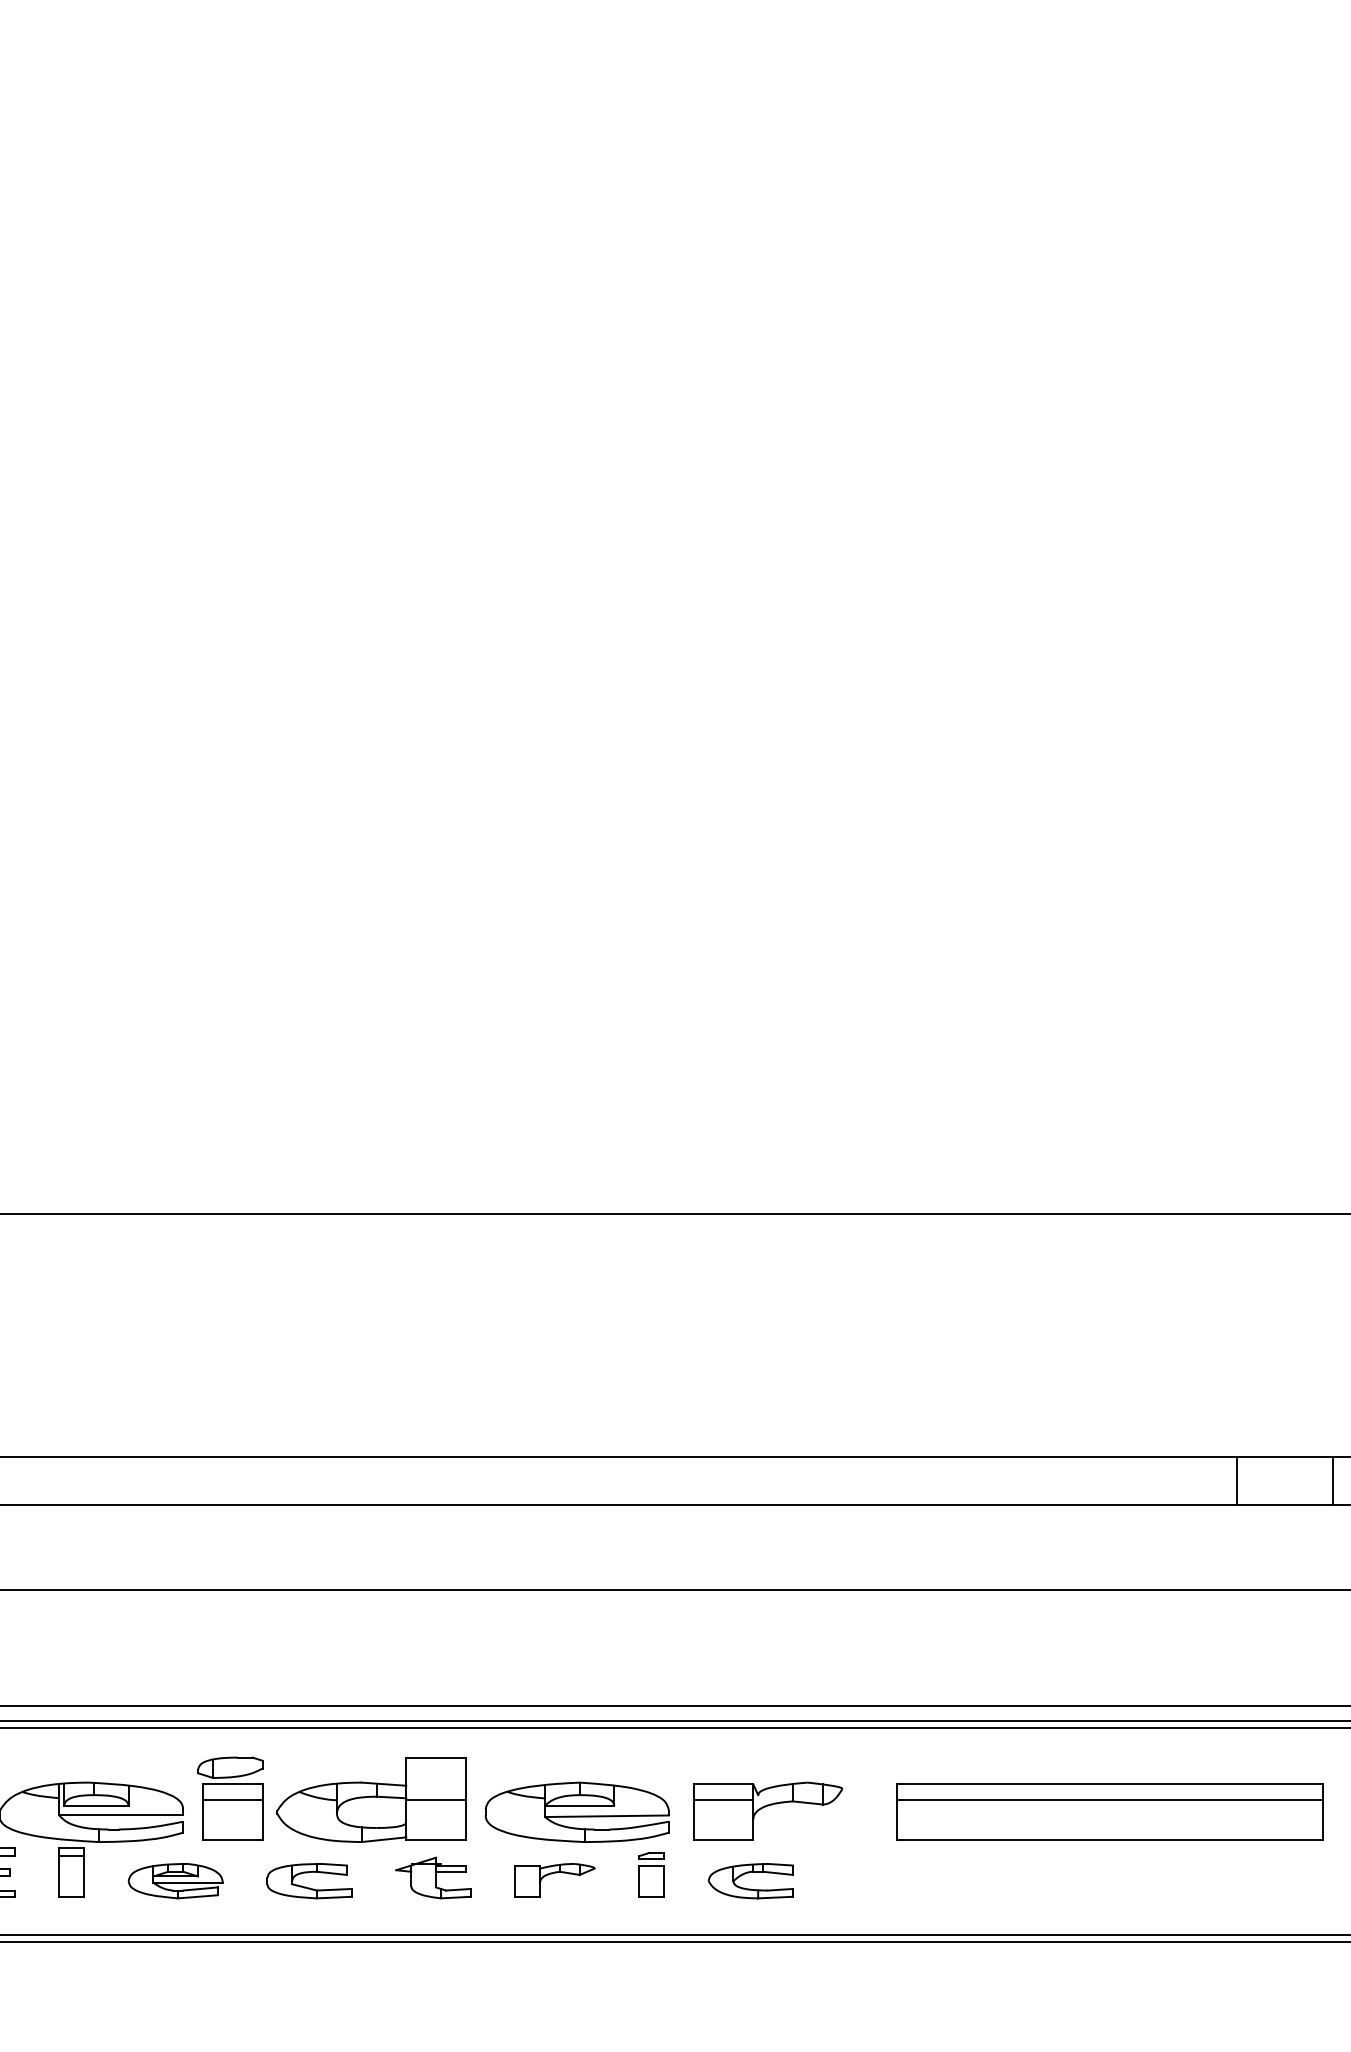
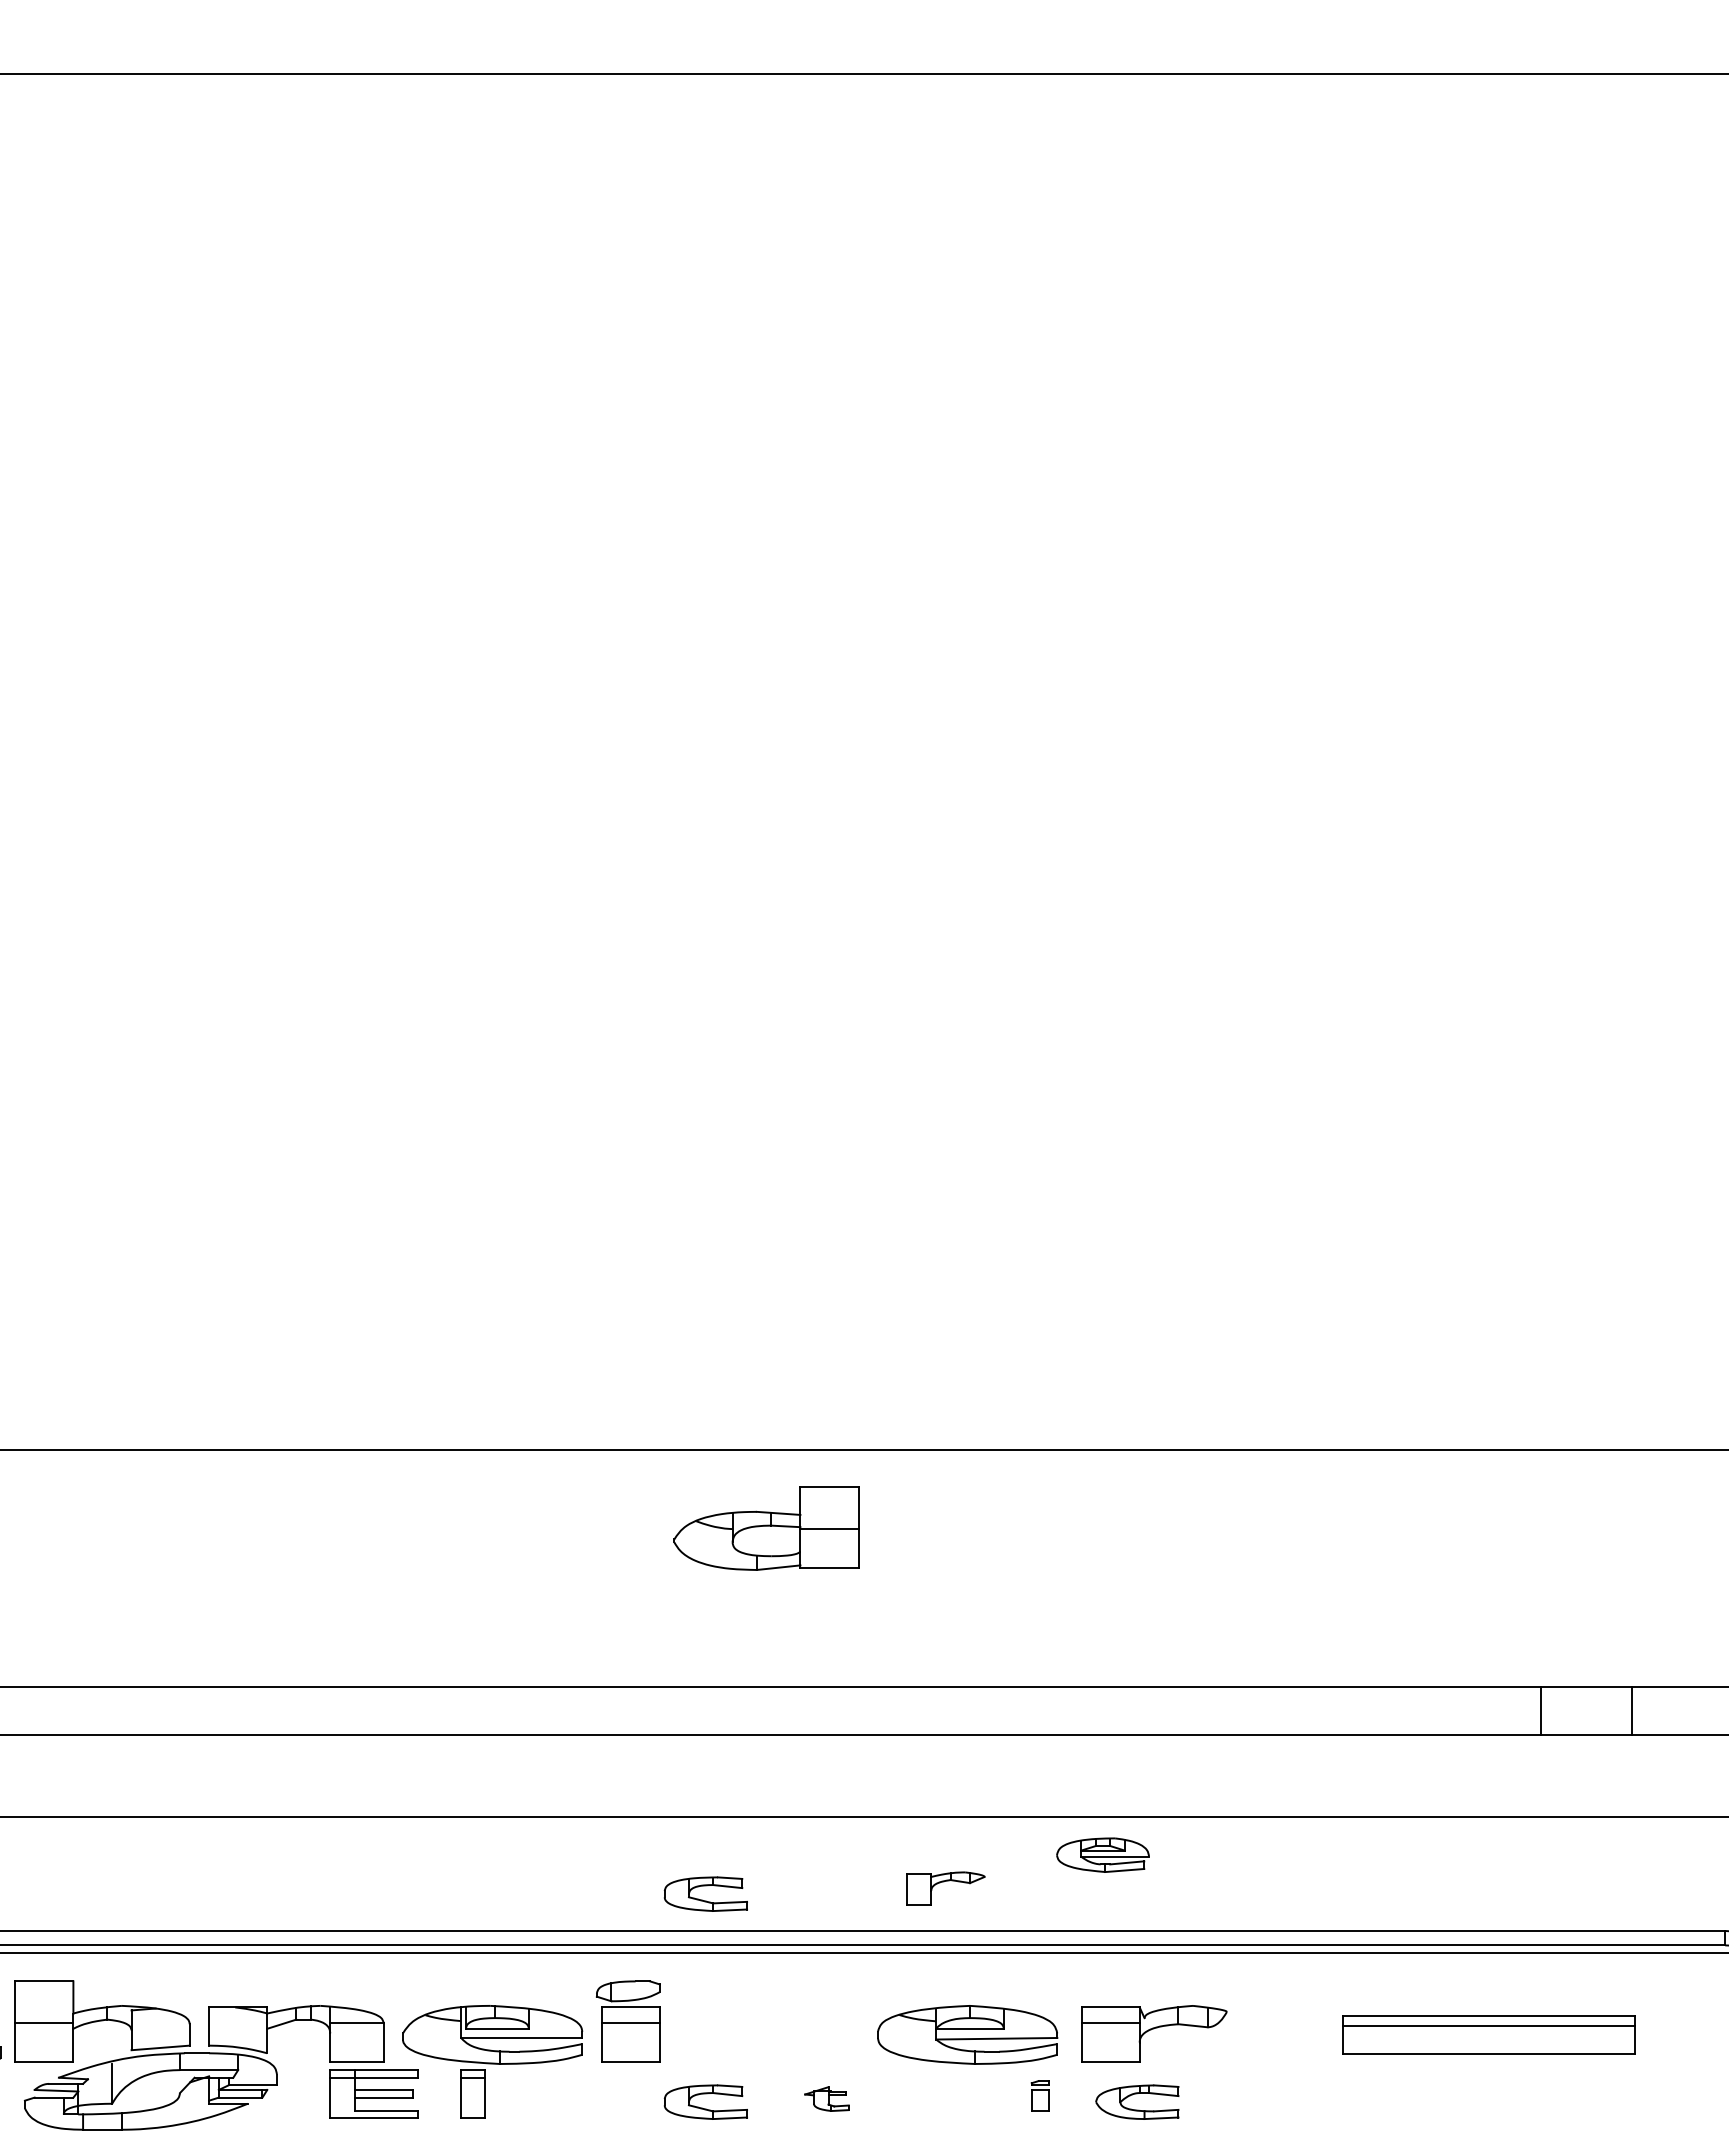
line: (1236, 1480) -> (1540, 1710), moved
line: (1332, 1480) -> (1631, 1710), moved
part: (306, 1673) -> (702, 1899), added
part: (371, 1799) -> (766, 1528), moved
part: (1109, 1811) -> (1488, 2034), size x0.7
part: (553, 1874) -> (944, 1882), moved
part: (650, 1874) -> (1039, 2095), size x0.7
part: (432, 1877) -> (826, 2098), size x0.6
part: (175, 1880) -> (1102, 1854), moved

